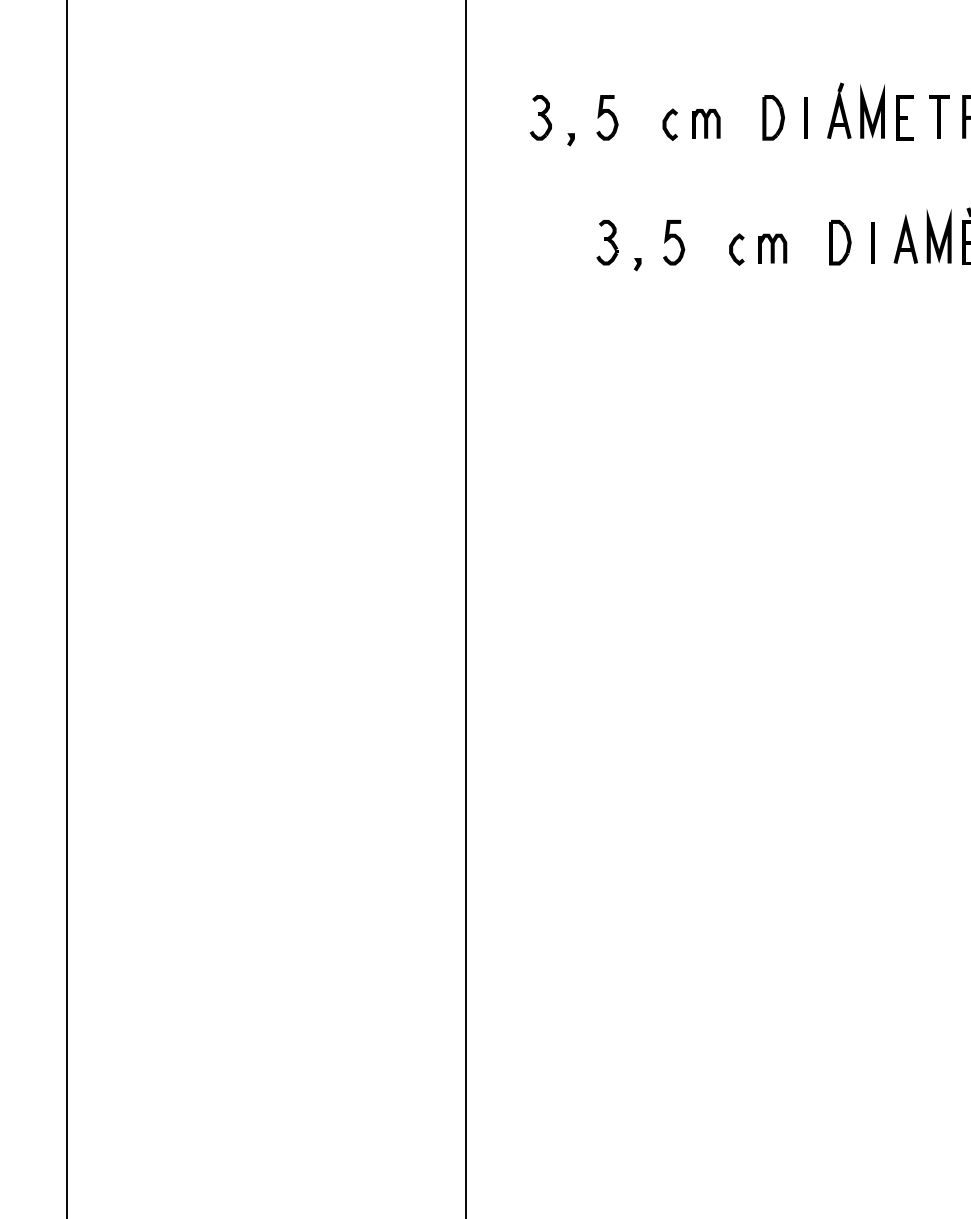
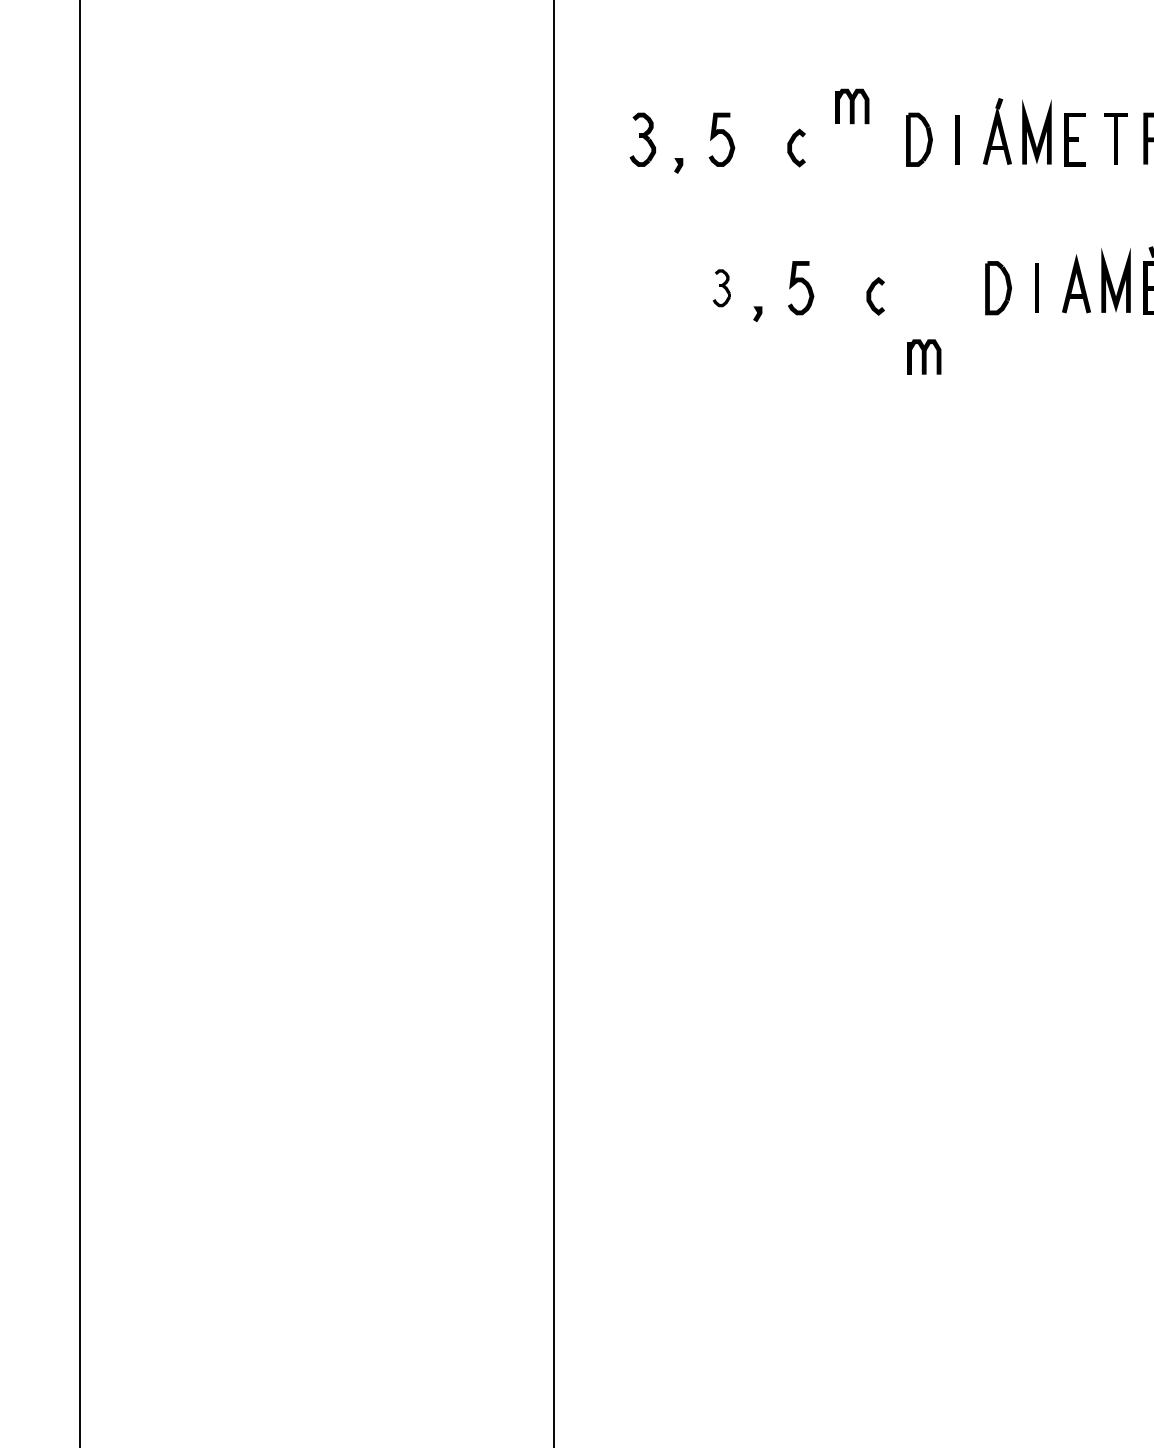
part: (706, 123) -> (852, 106), moved
part: (607, 242) -> (721, 287), size x0.7
part: (772, 248) -> (923, 356), moved

